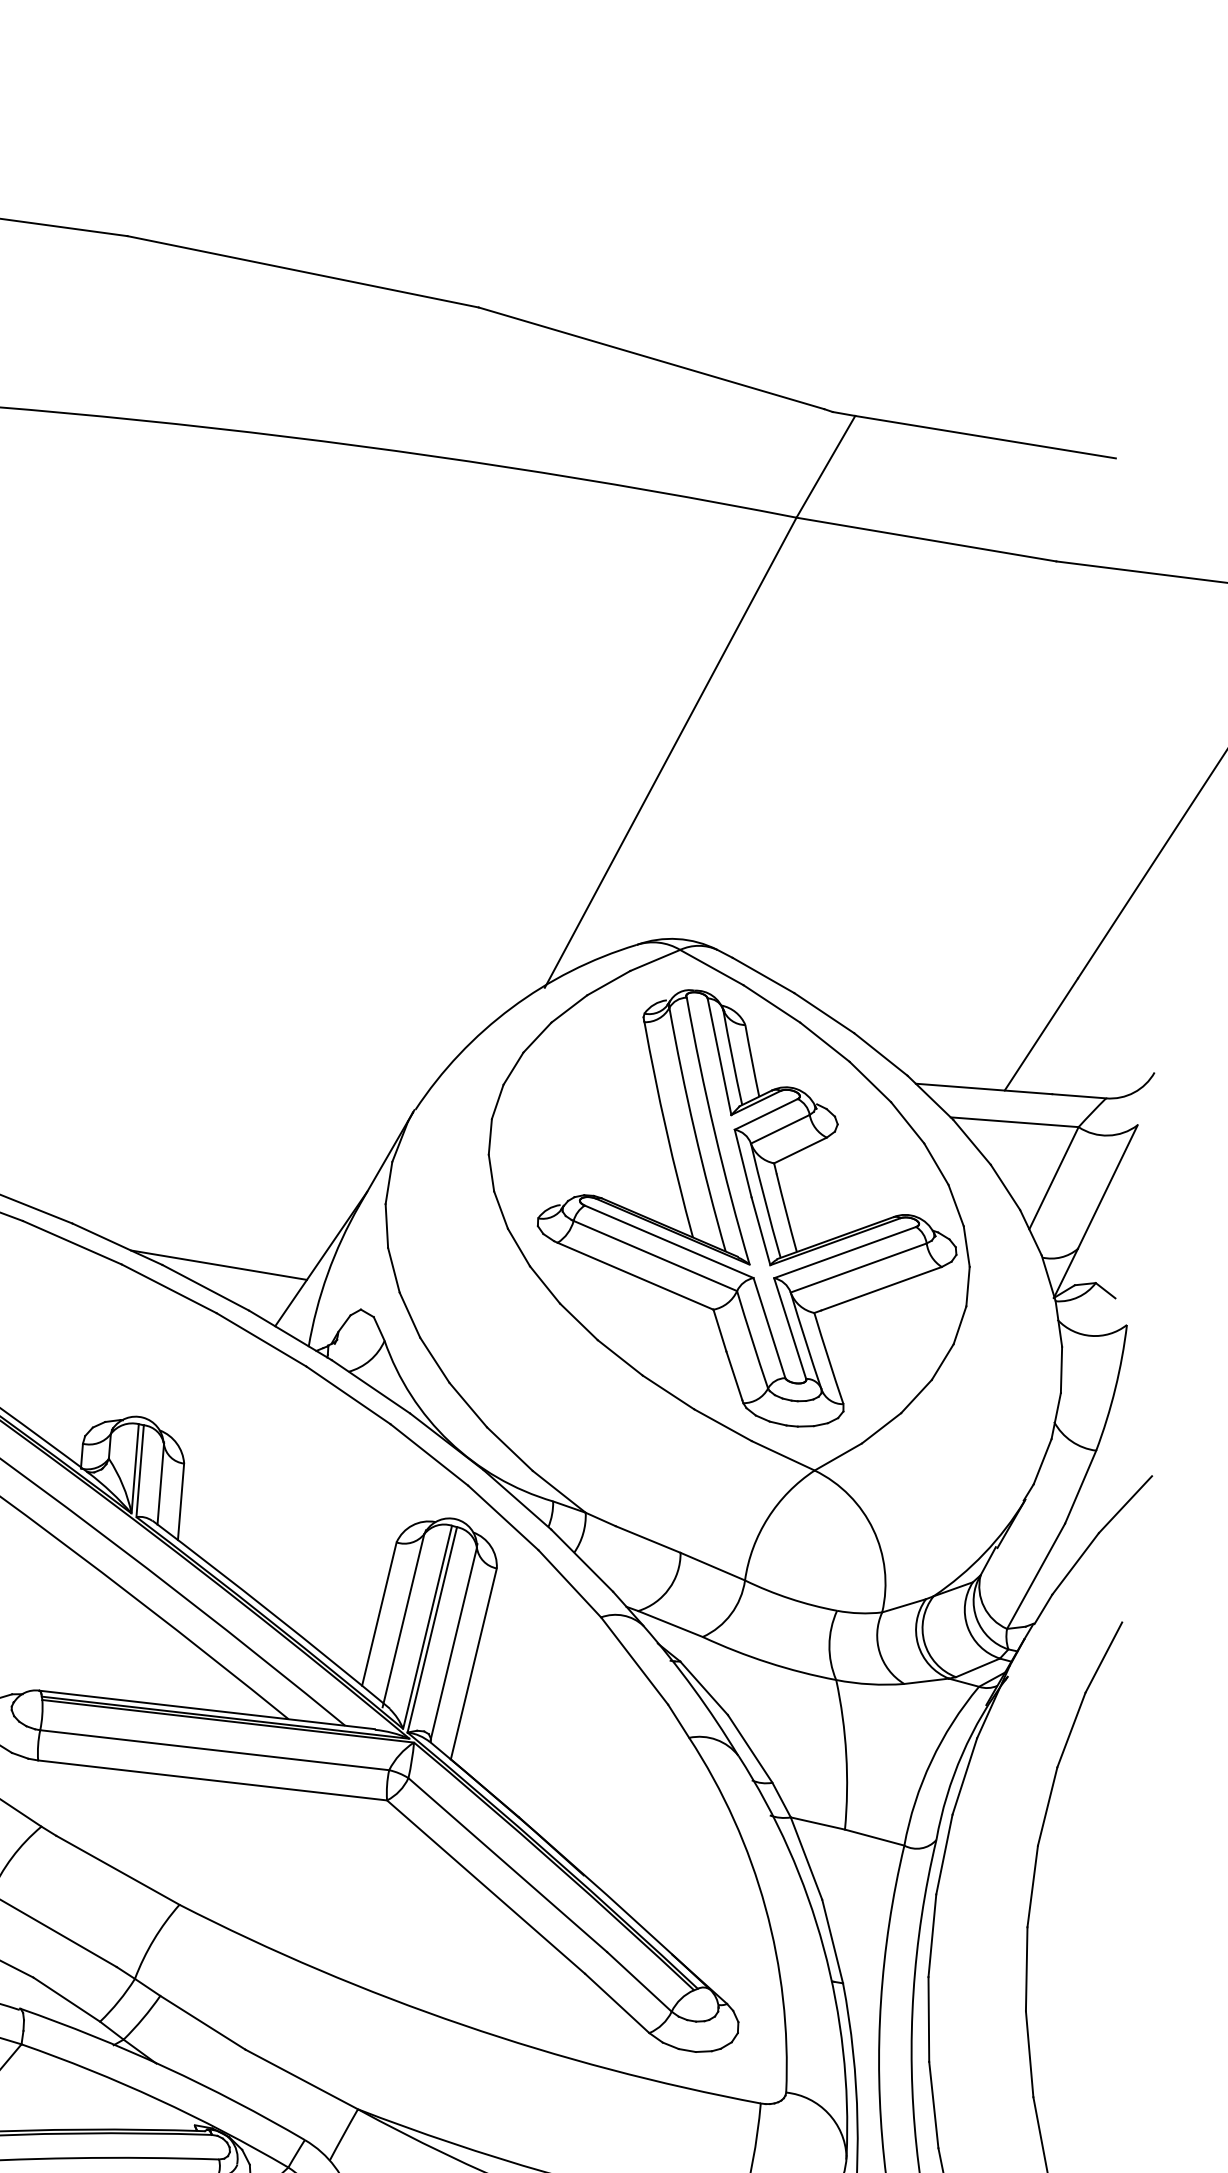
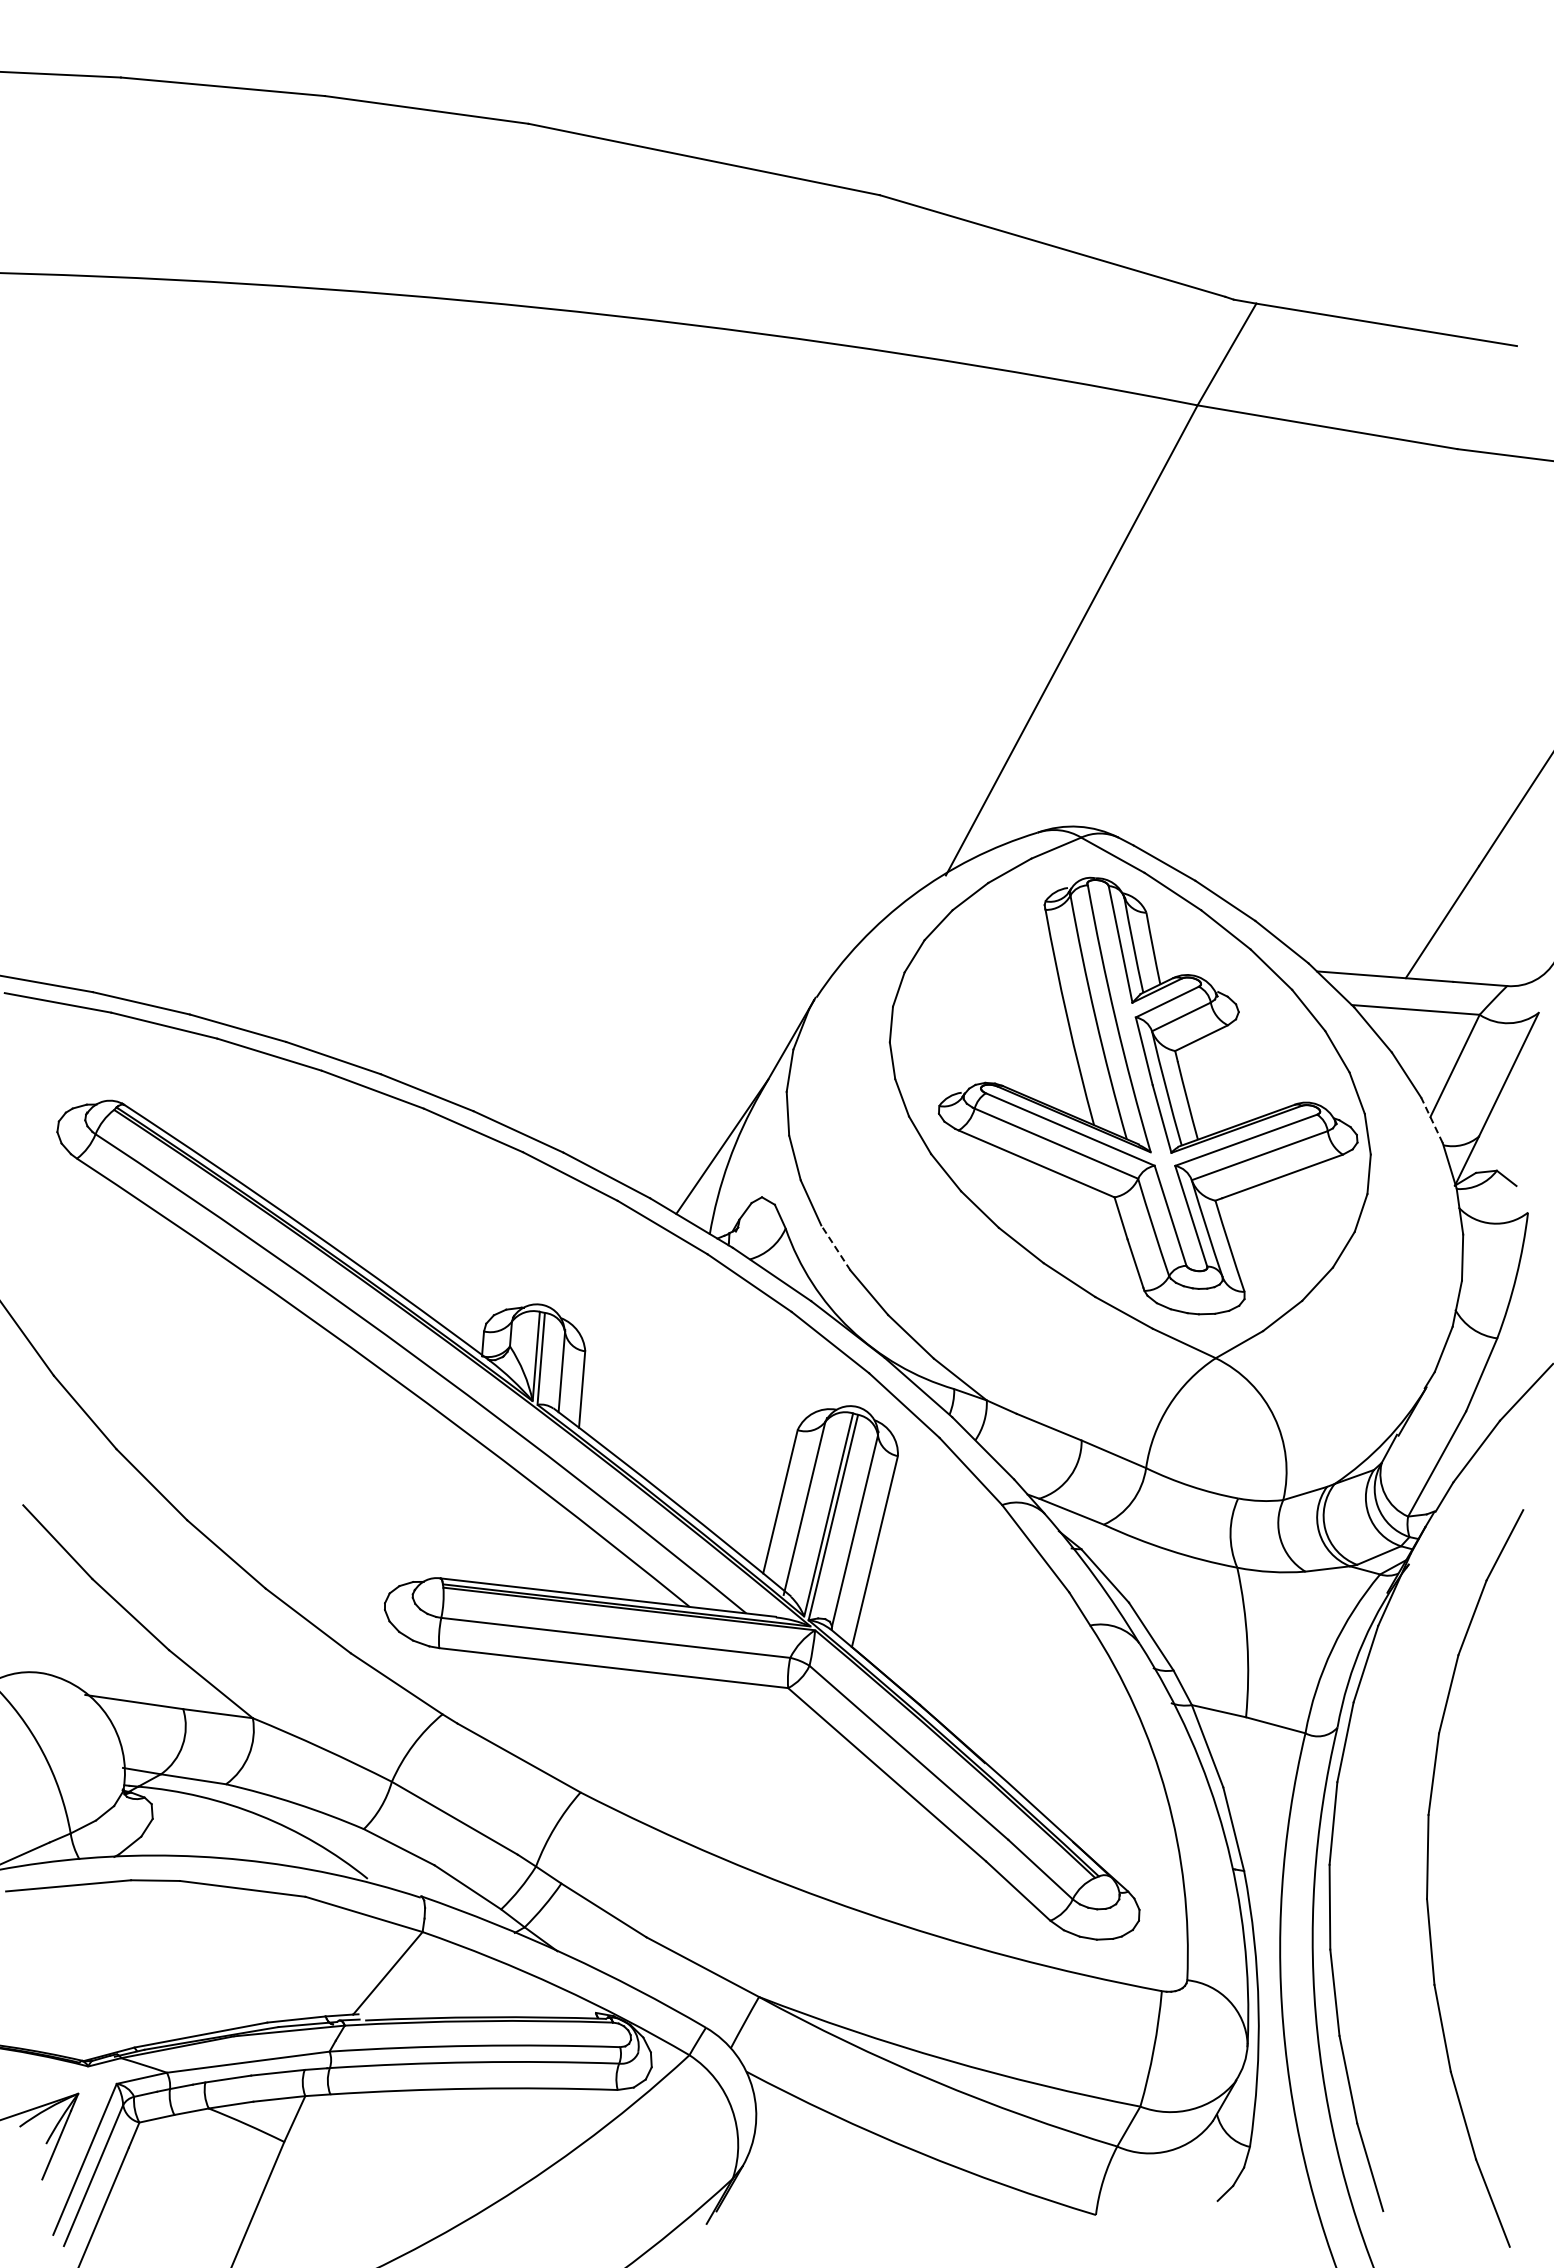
line: (1030, 1232) -> (1431, 1120), solid -> dashed
line: (219, 1264) -> (620, 1152), removed
line: (434, 1359) -> (835, 1247), solid -> dashed

